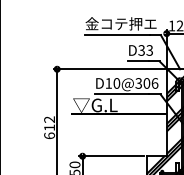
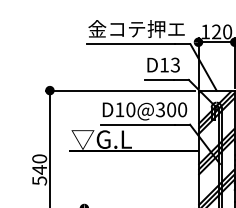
text: (141, 50) -> (164, 65), D33 -> D13
text: (154, 83) -> (181, 109), D10@306 -> D10@300
text: (49, 127) -> (39, 169), 612 -> 540

